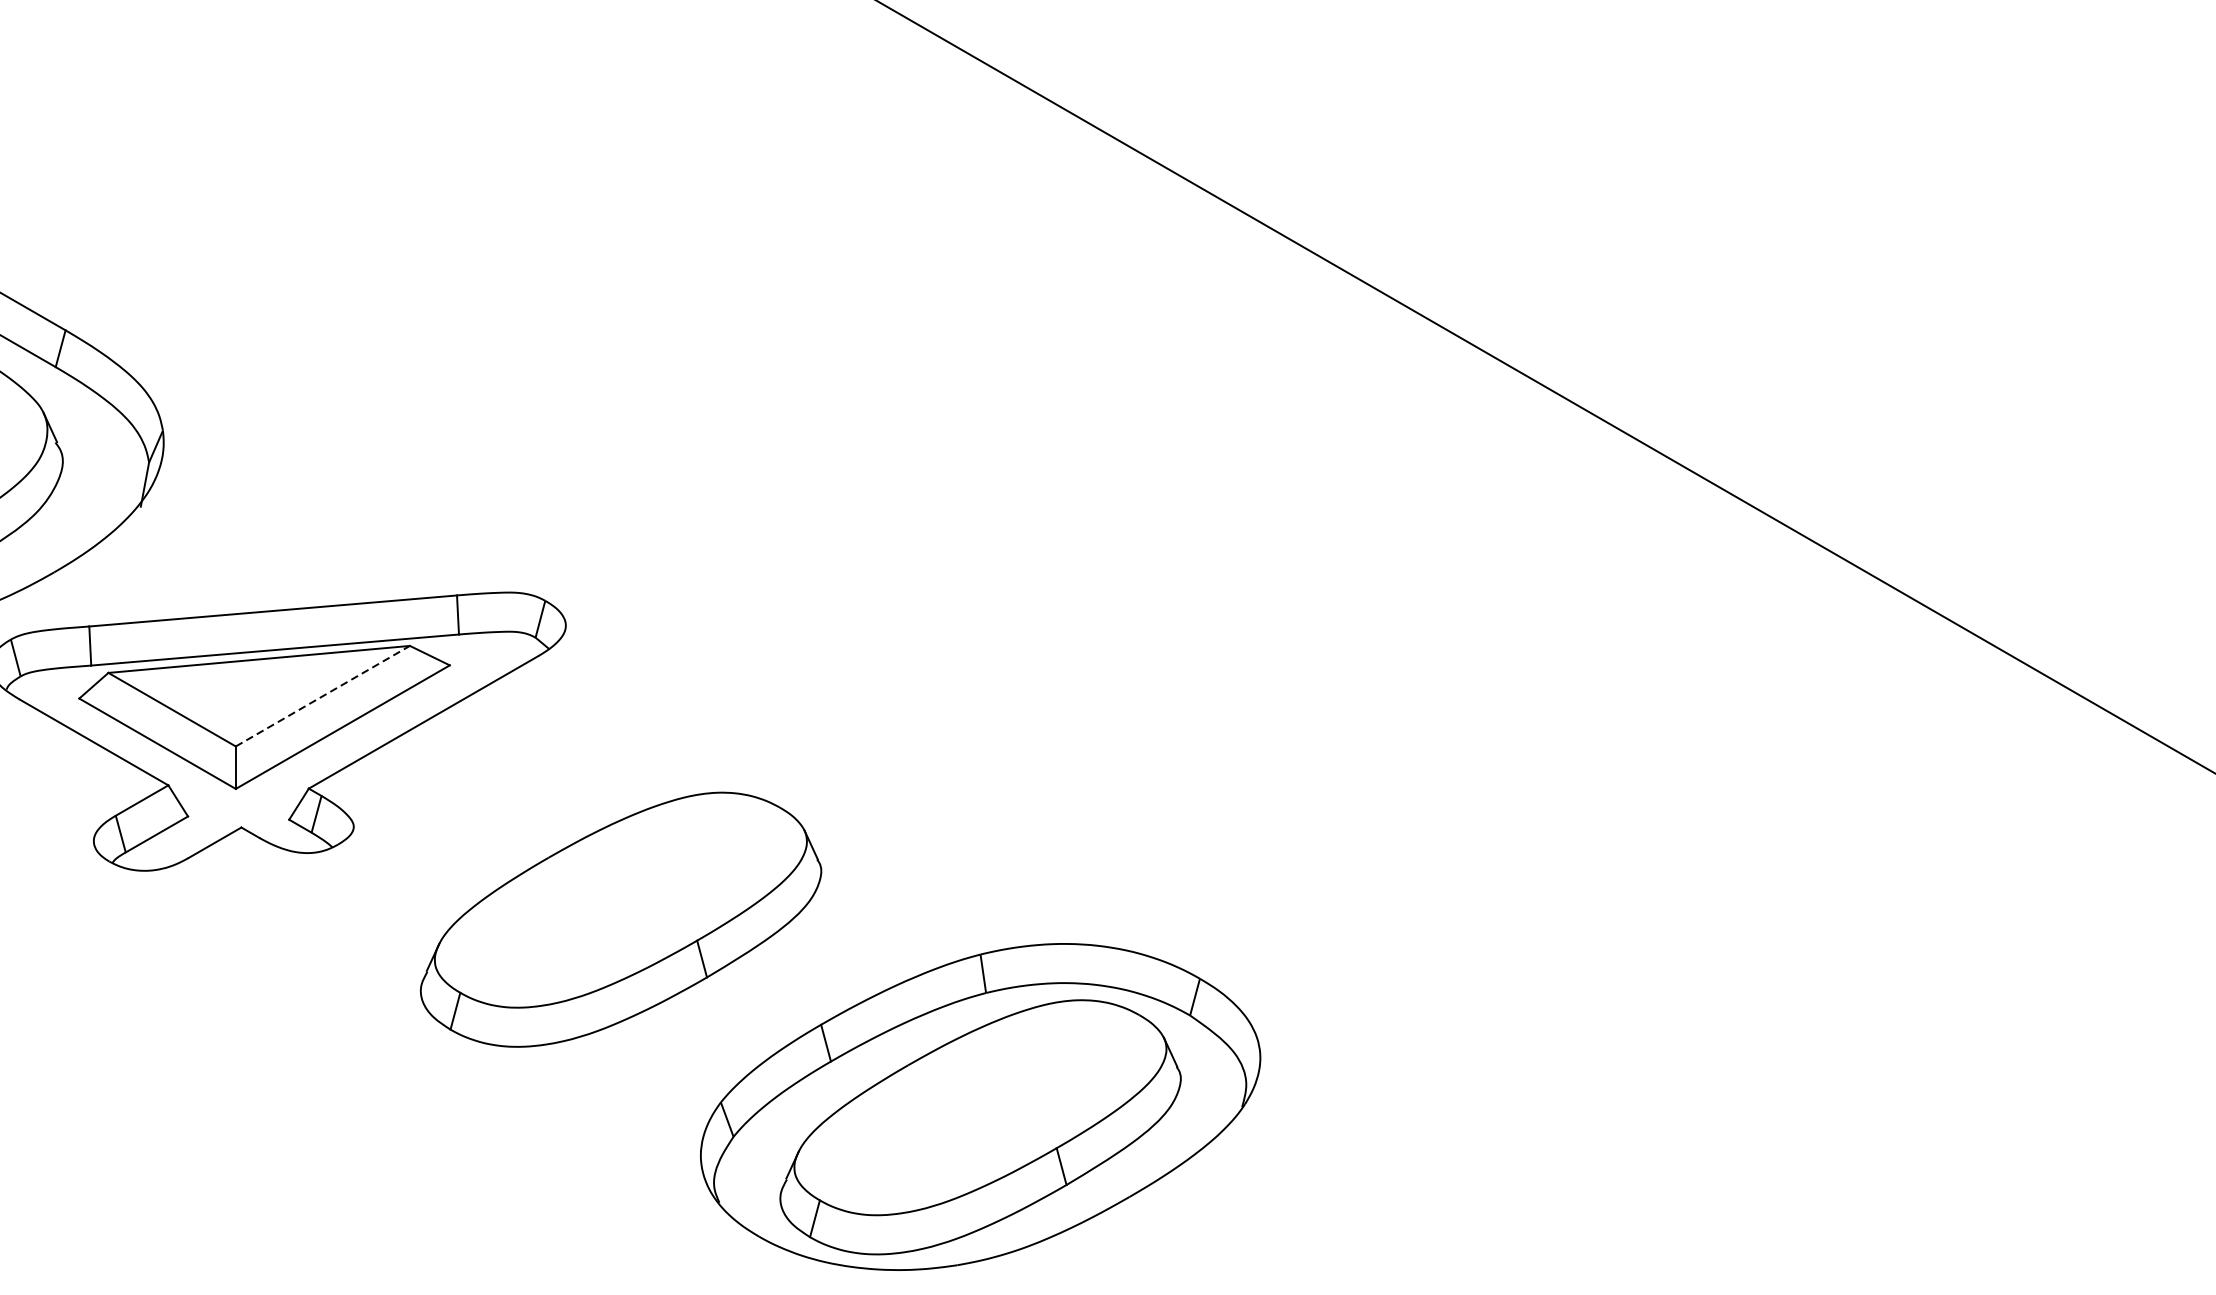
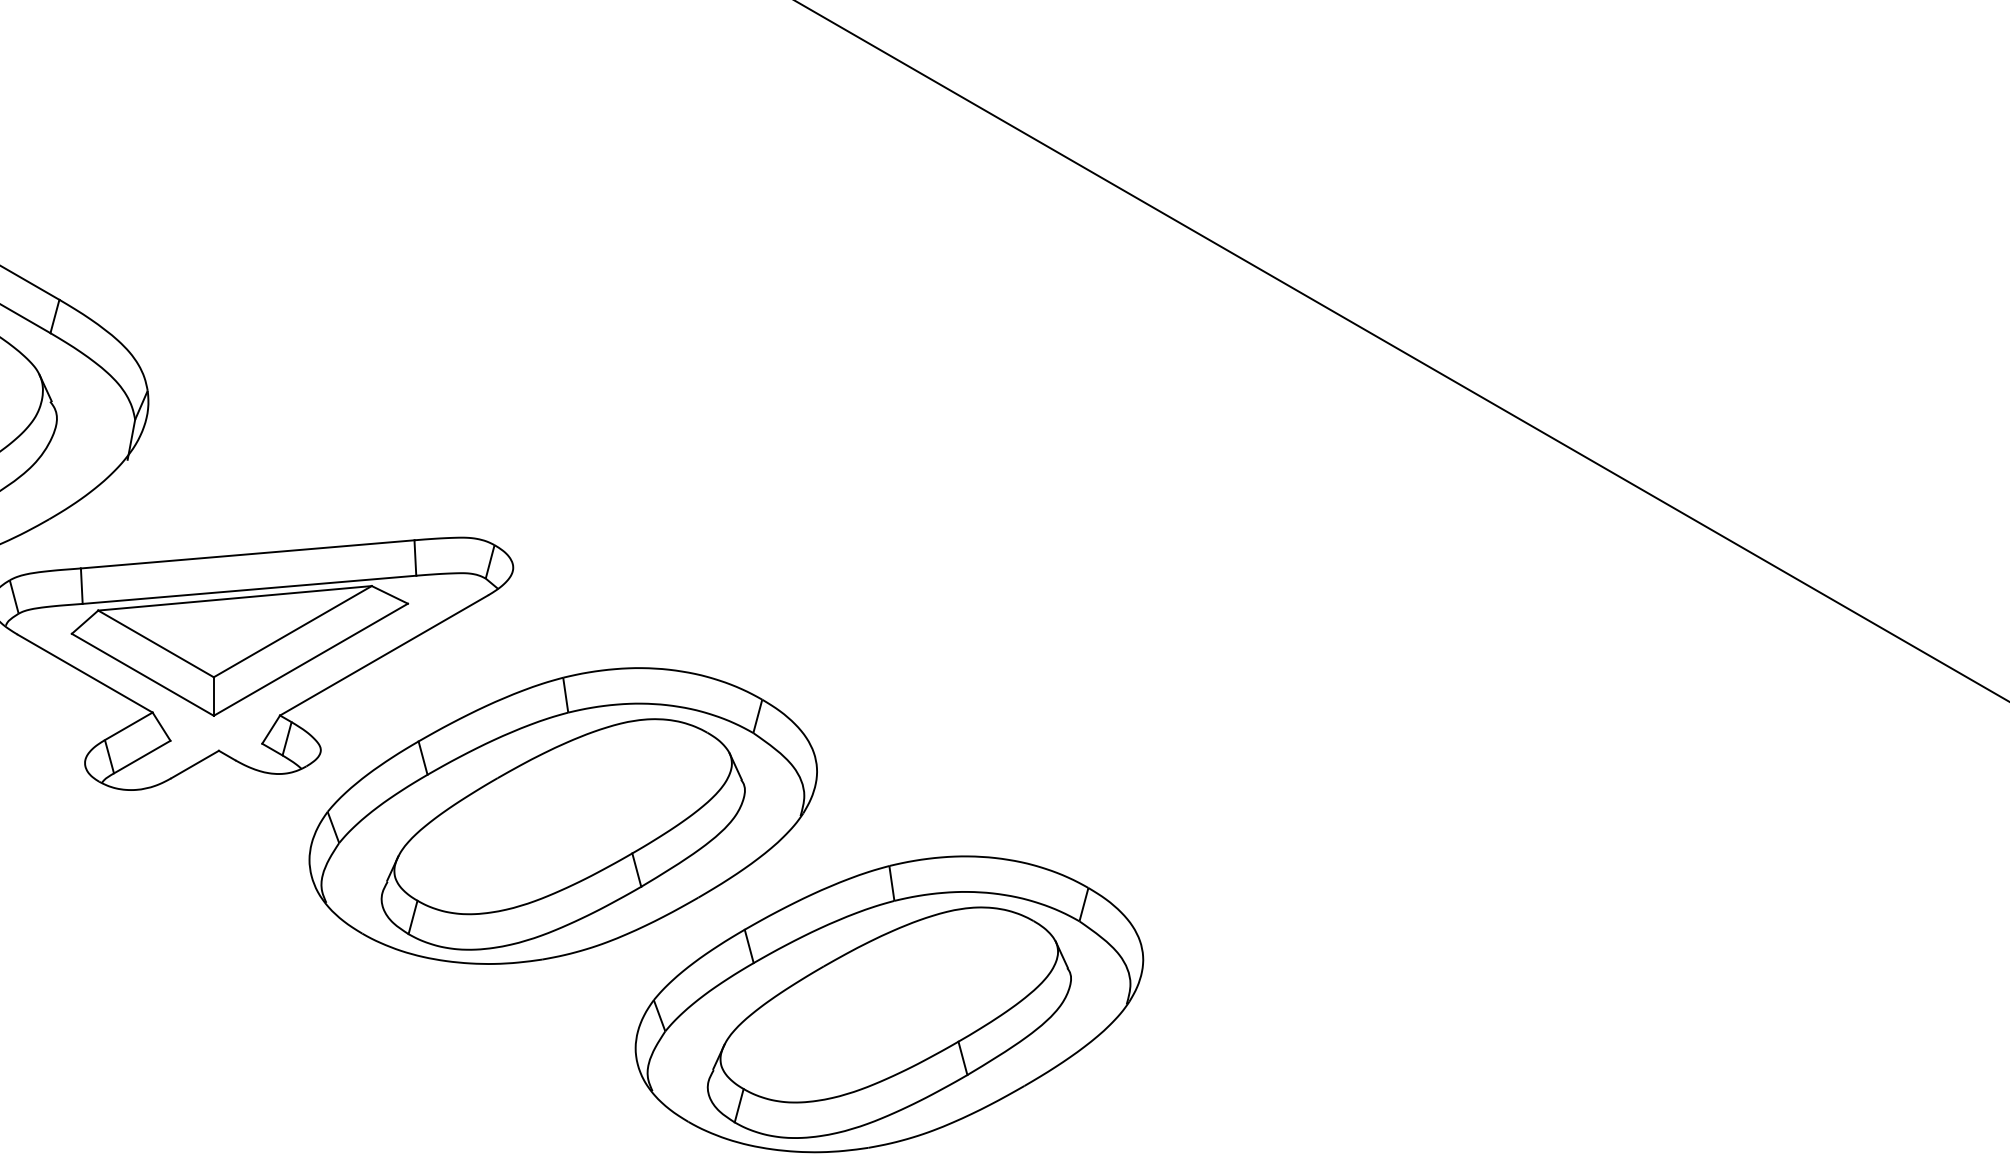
line: (323, 696) -> (293, 631), dashed -> solid
part: (620, 898) -> (562, 815), added

